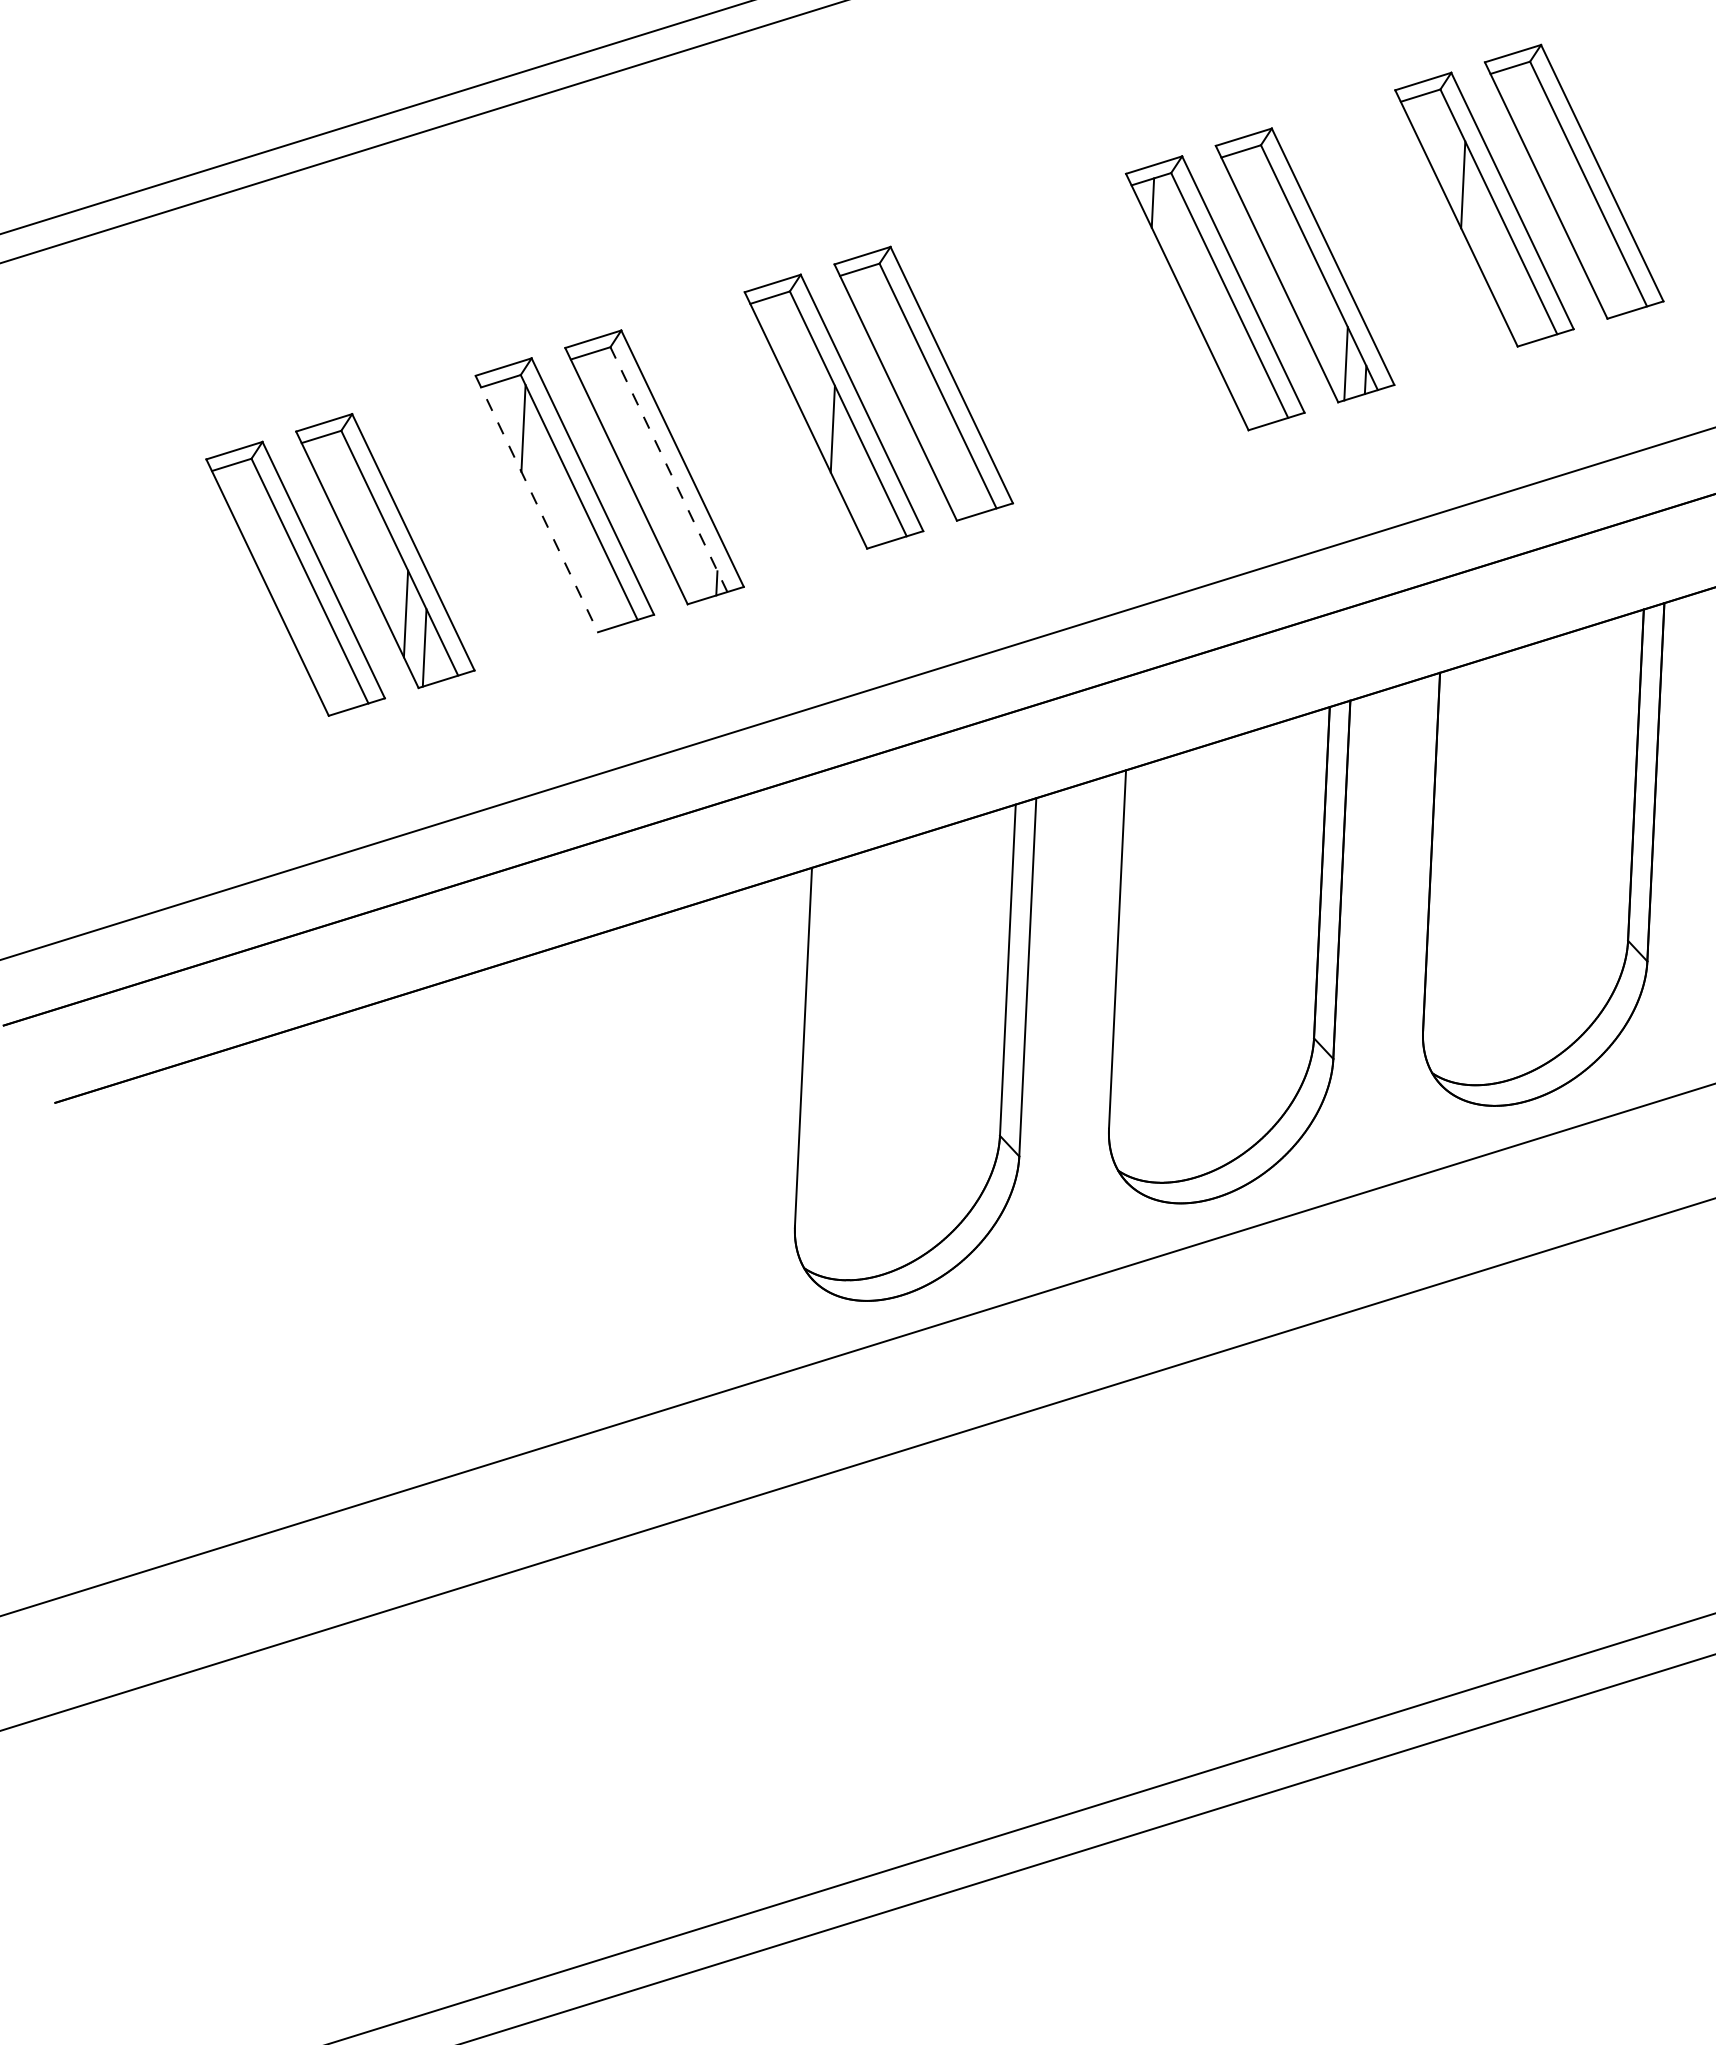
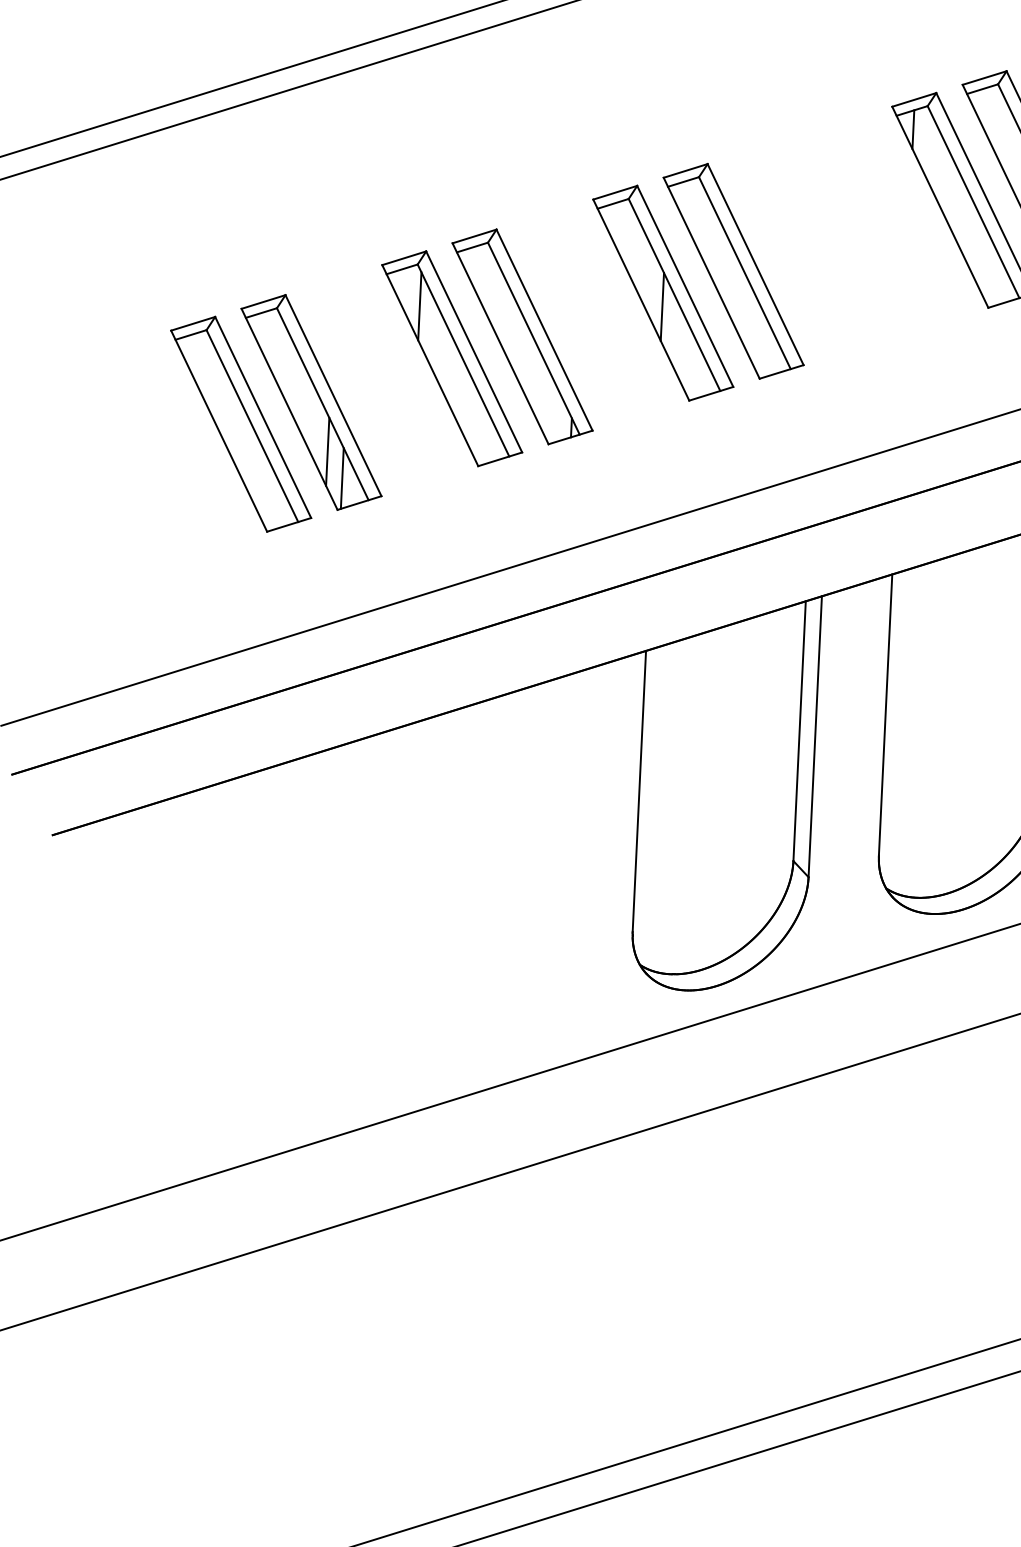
line: (668, 469) -> (533, 338), dashed -> solid
line: (537, 504) -> (430, 366), dashed -> solid

